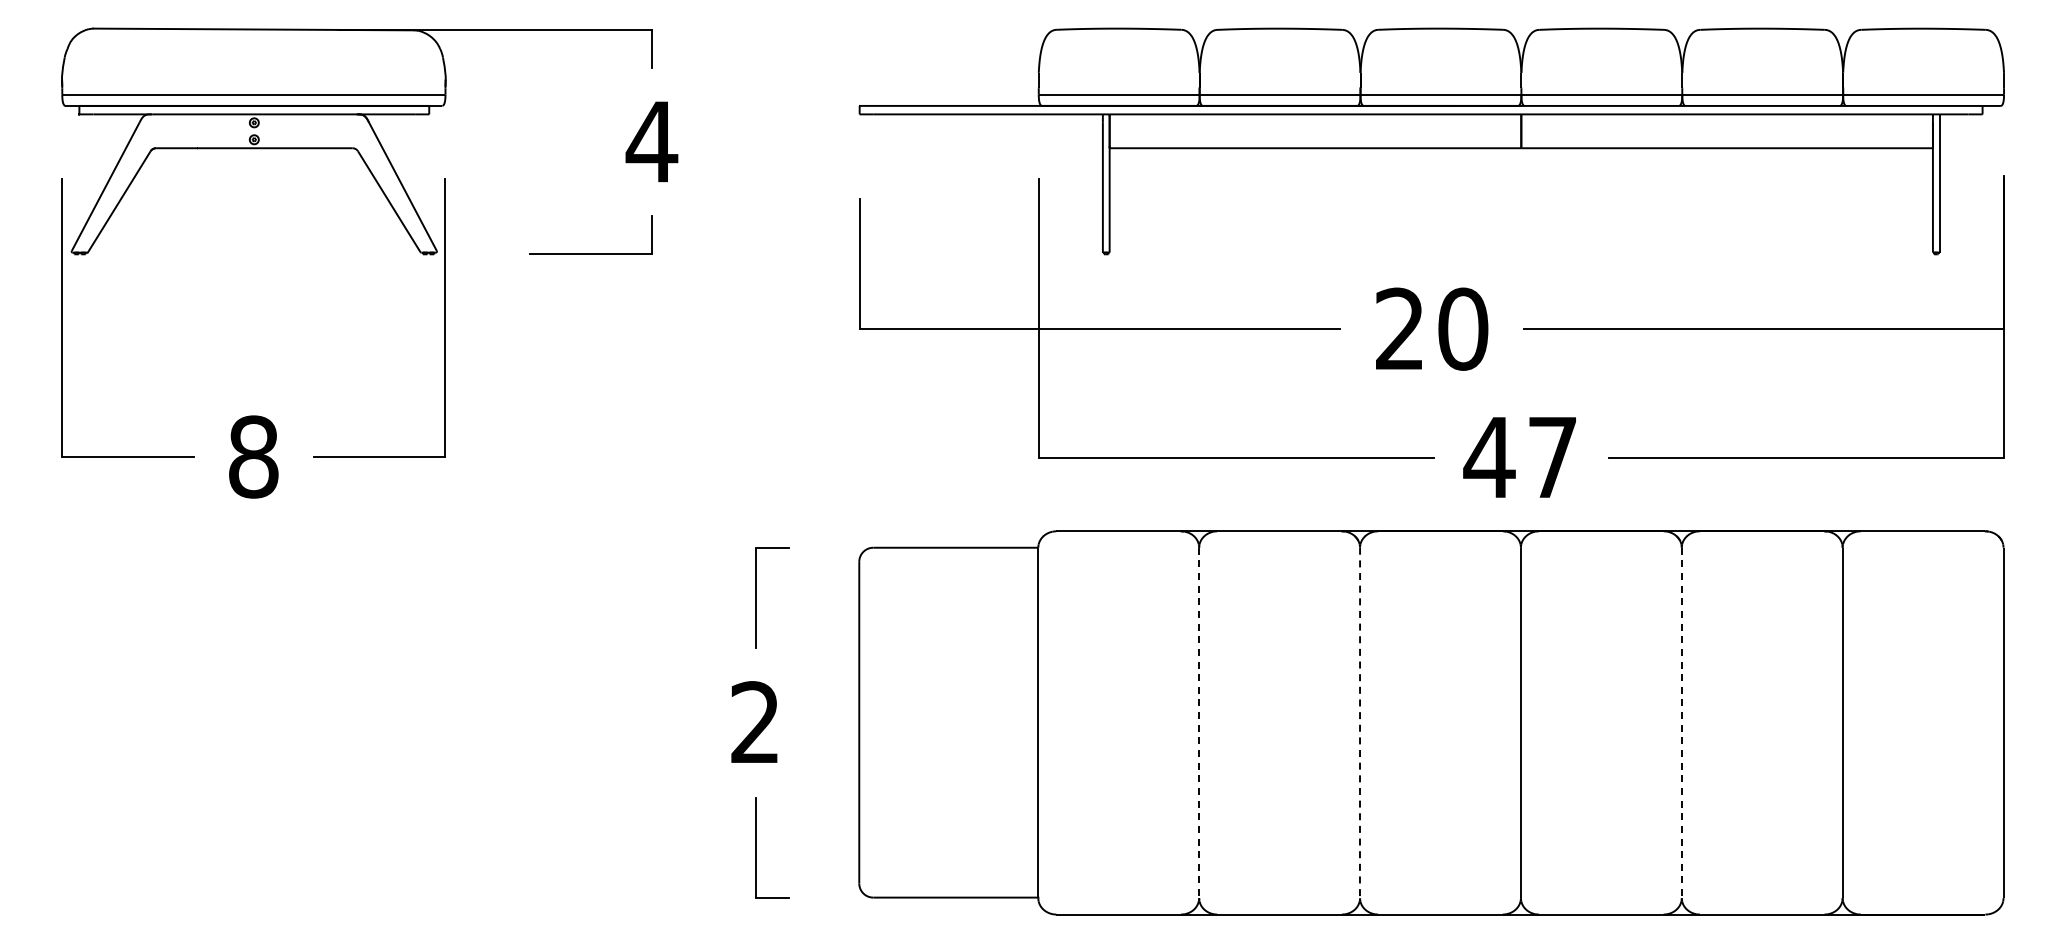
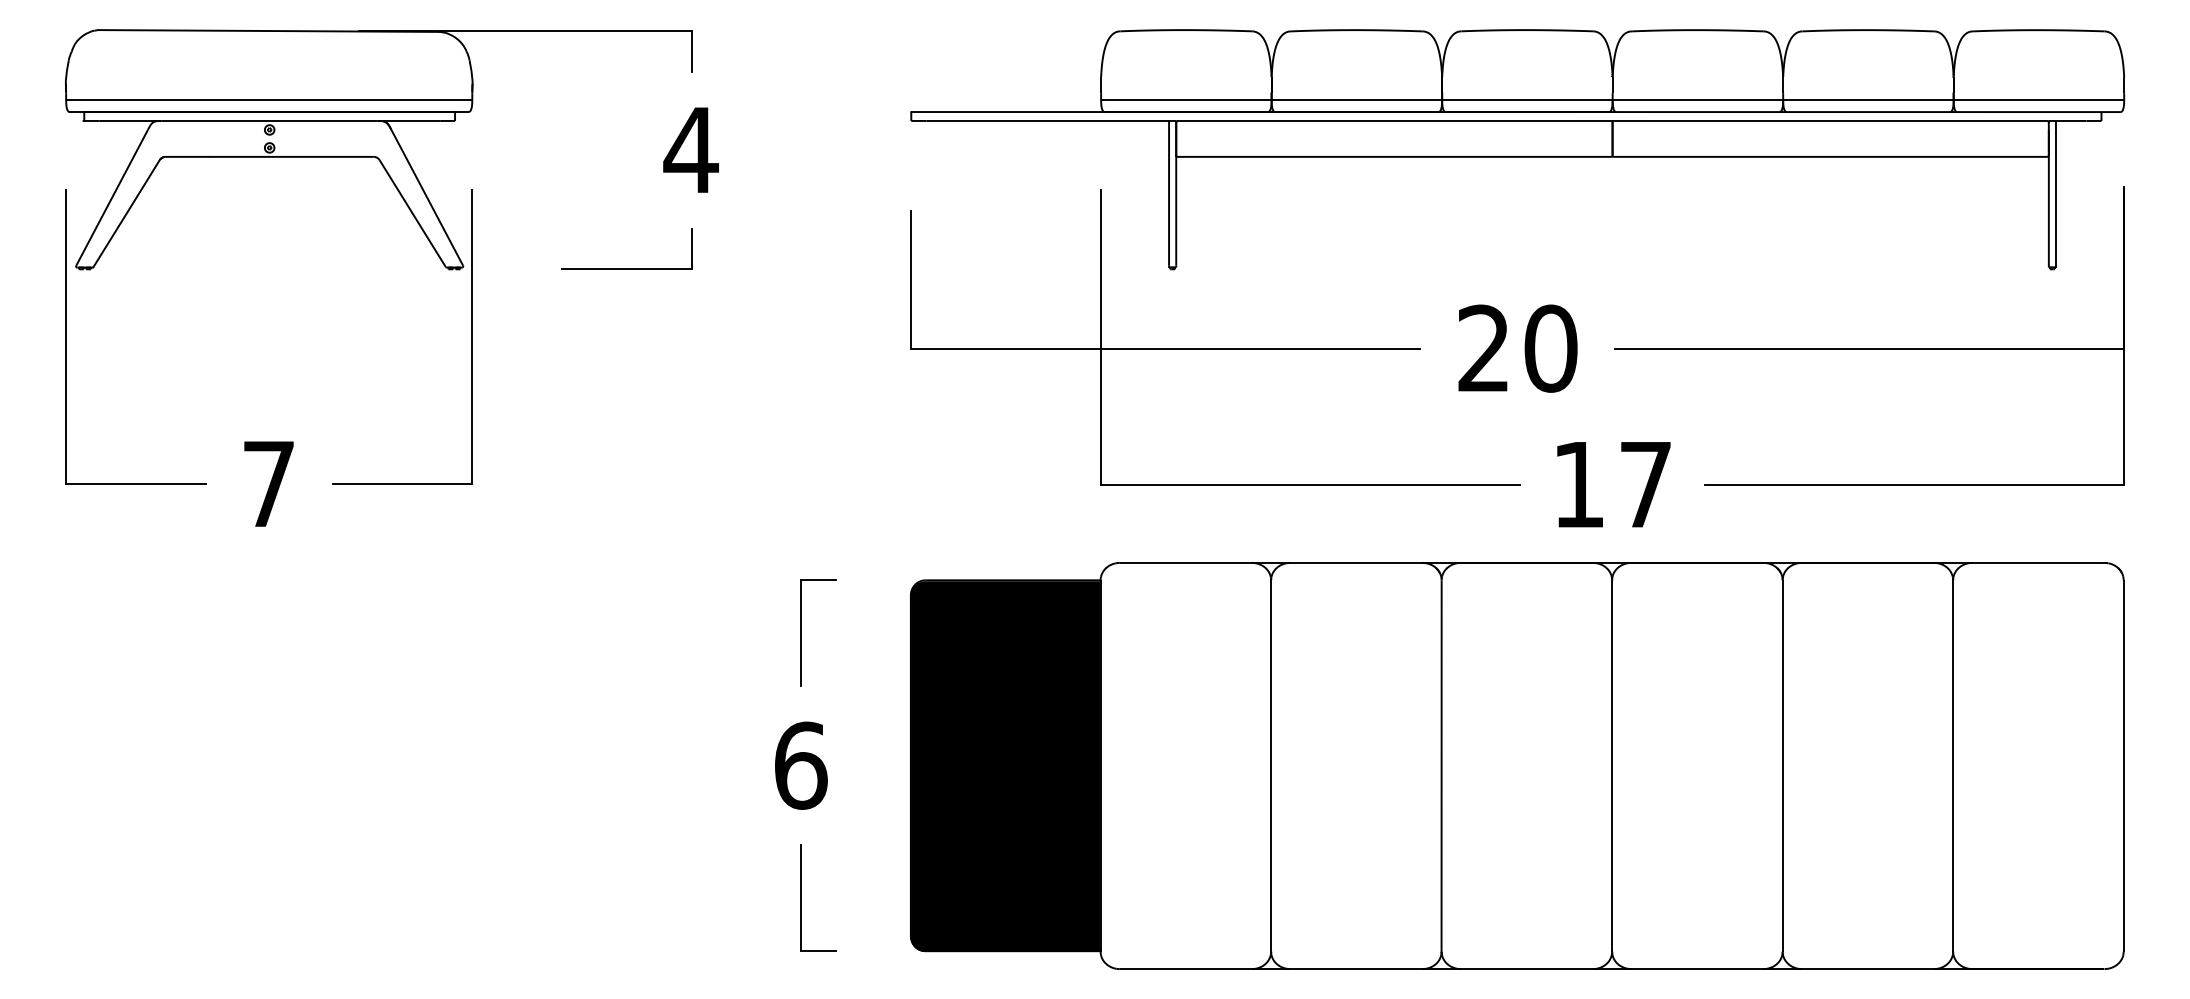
text: (253, 456) -> (268, 483), 8 -> 7
text: (1489, 457) -> (1578, 484), 47 -> 17
text: (755, 722) -> (800, 765), 2 -> 6
fill: (947, 723) -> (1004, 766), added
line: (1199, 723) -> (1271, 766), dashed -> solid
line: (1681, 723) -> (1782, 766), dashed -> solid
line: (1360, 724) -> (1442, 767), dashed -> solid

